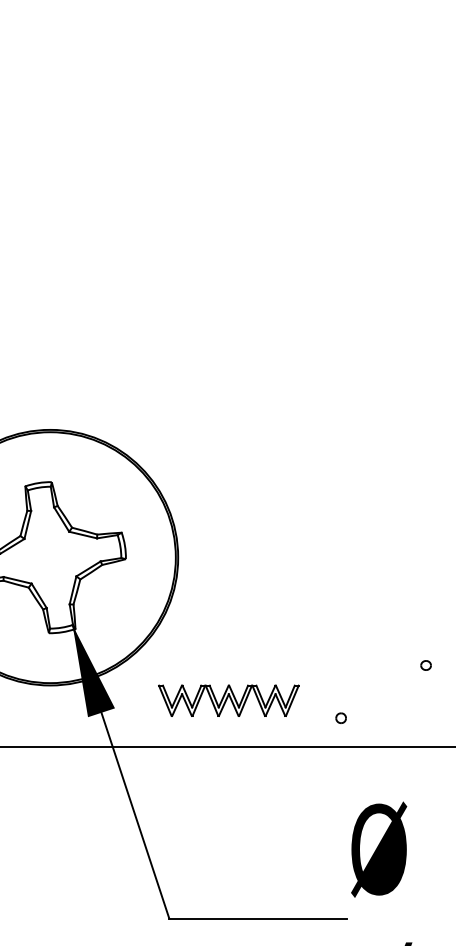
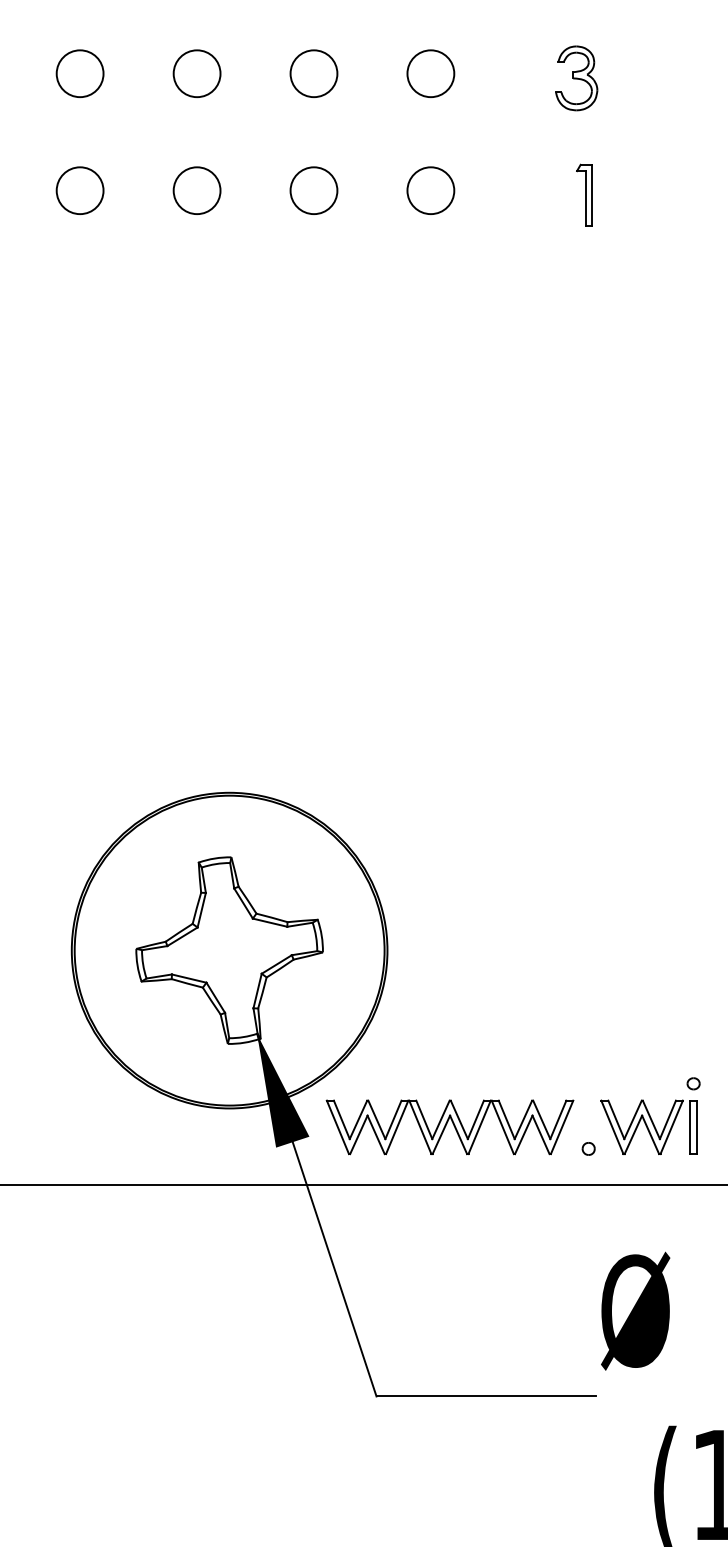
part: (228, 700) -> (449, 1127), size x1.43
part: (389, 700) -> (648, 1126), added

